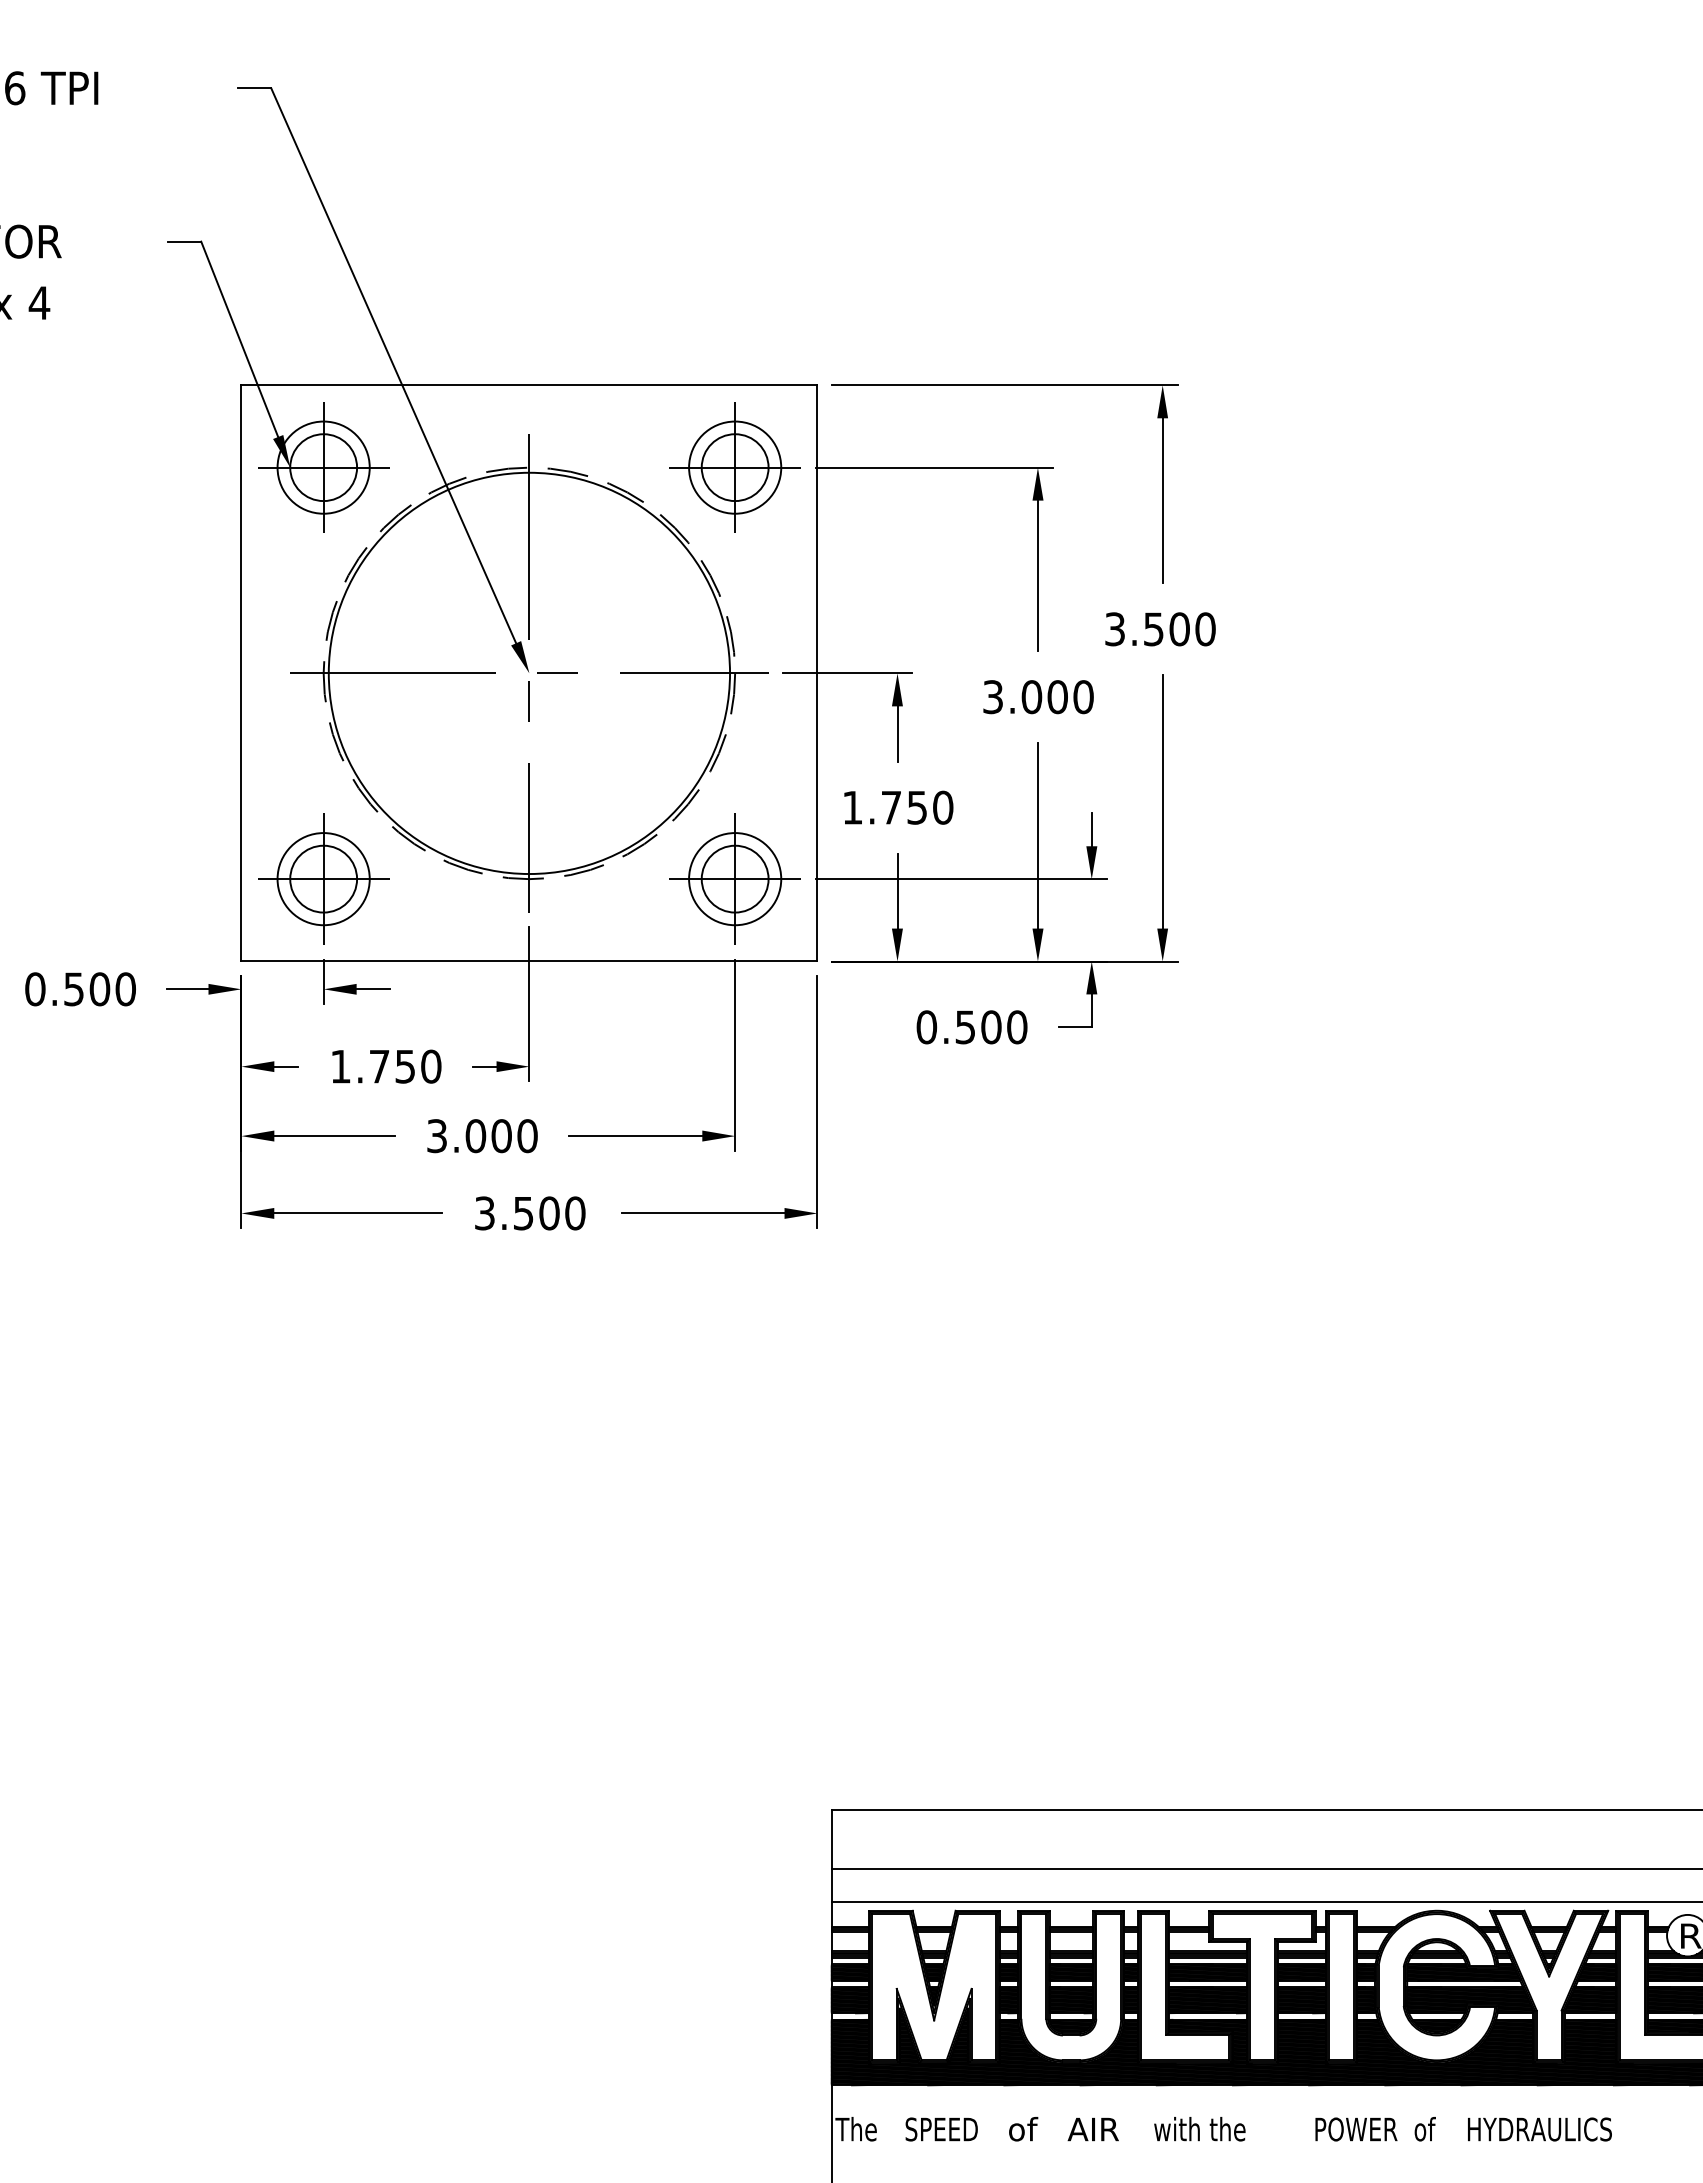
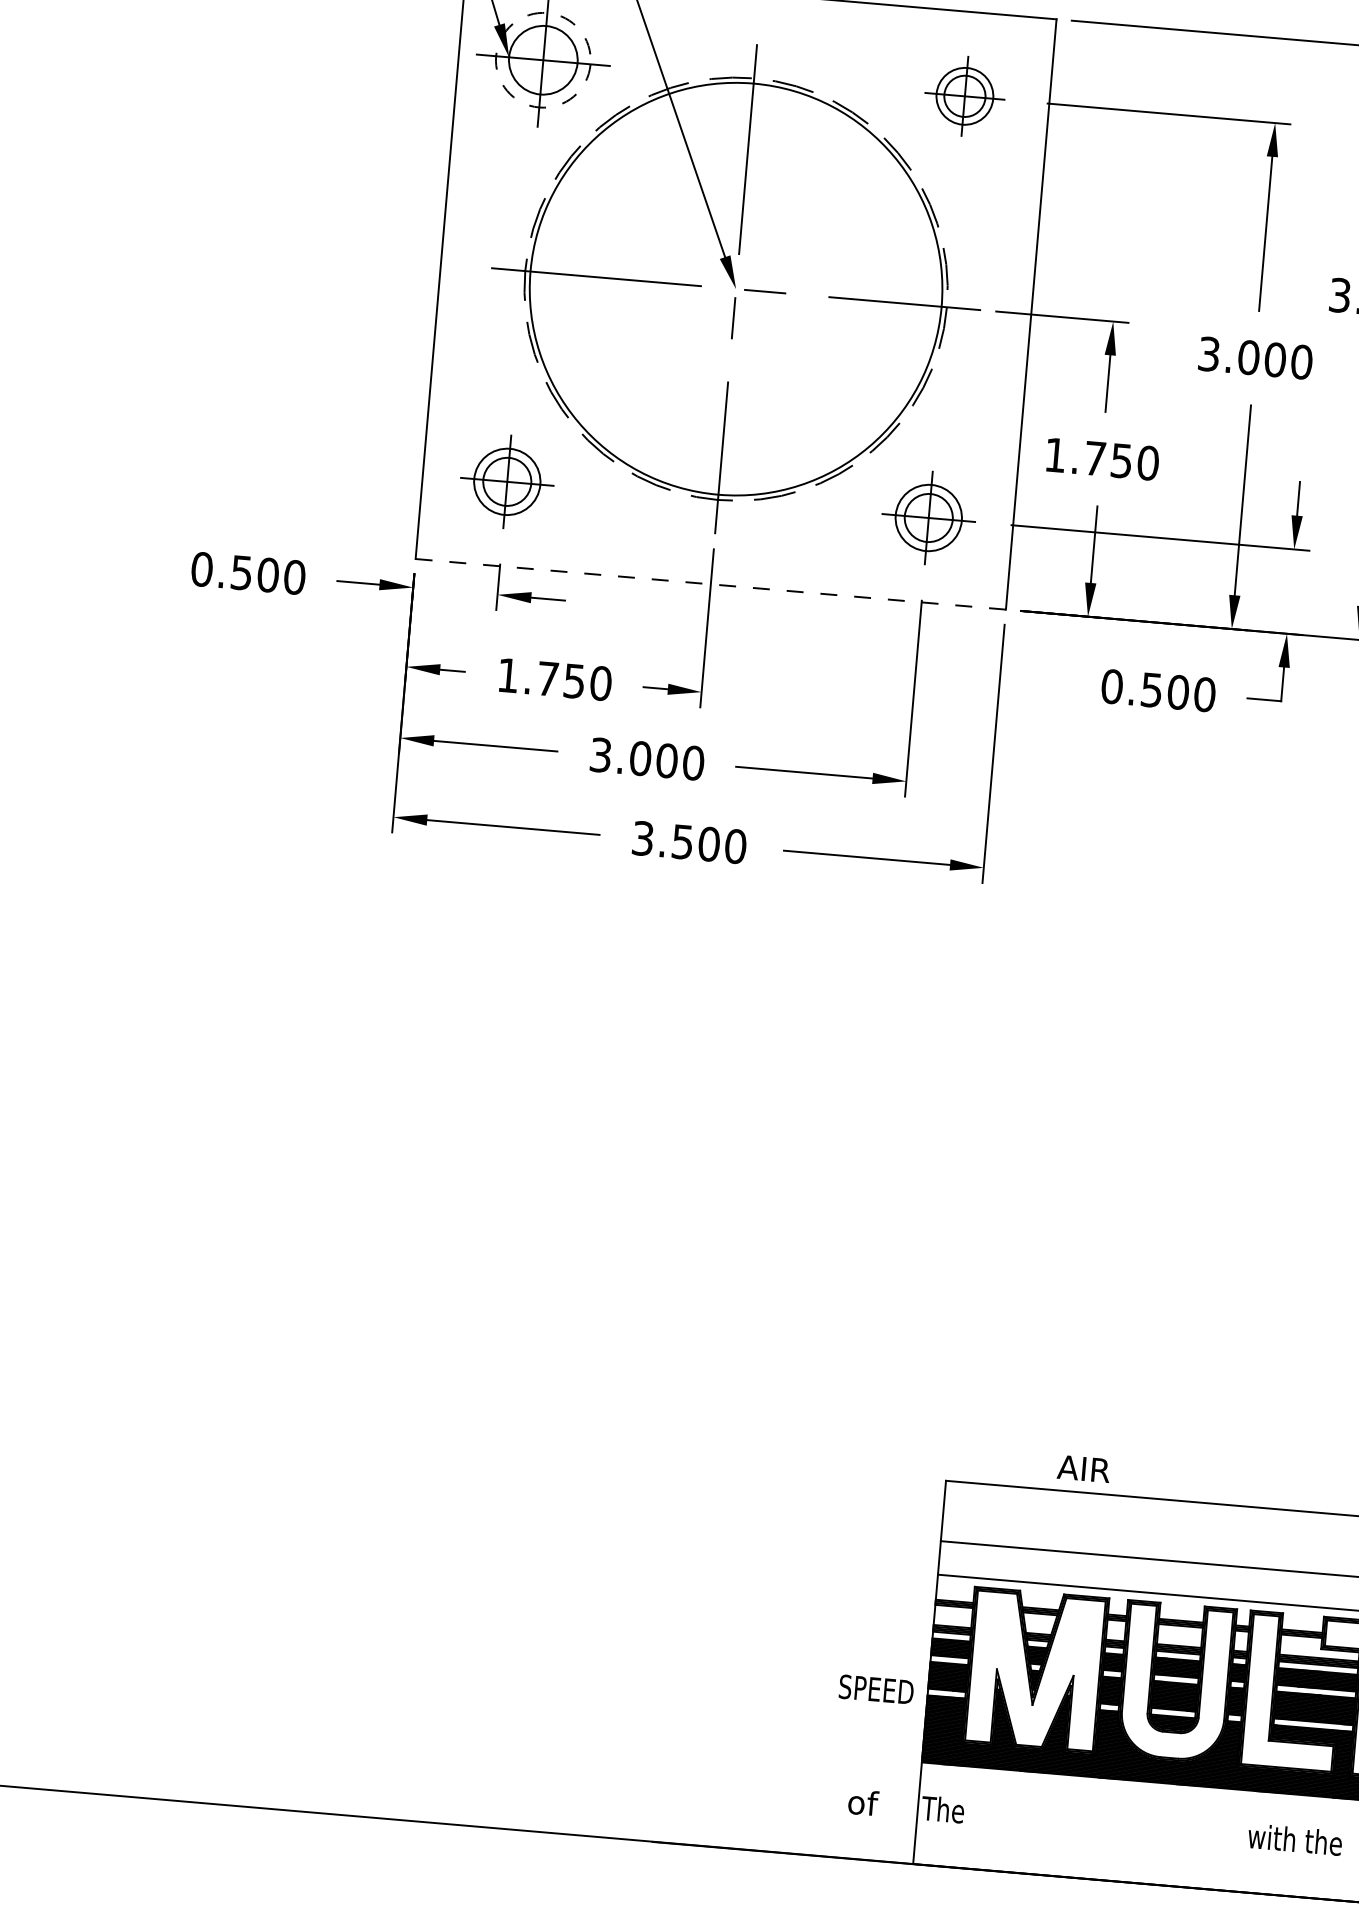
circle: (323, 467) -> (543, 60), solid -> dashed
part: (734, 467) -> (964, 96), size x0.6
part: (323, 878) -> (507, 481), size x0.7
part: (734, 878) -> (928, 517), size x0.7
line: (529, 961) -> (710, 584), solid -> dashed
text: (941, 2129) -> (876, 1689), moved
text: (1023, 2129) -> (863, 1803), moved
text: (1092, 2129) -> (1083, 1468), moved

